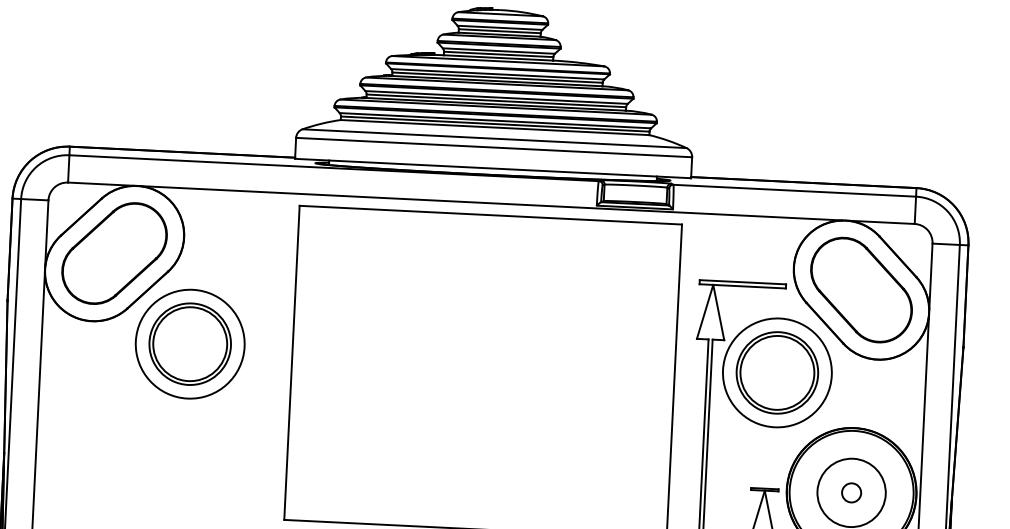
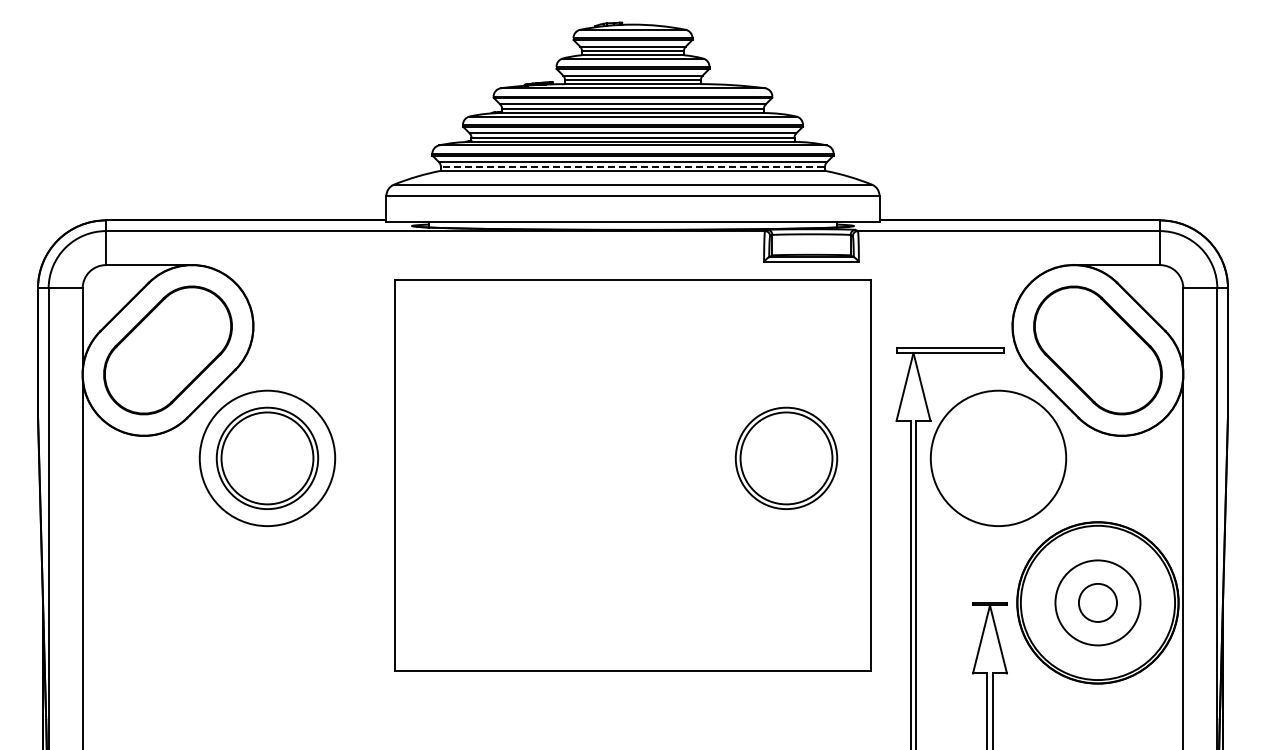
line: (494, 124) -> (632, 166), solid -> dashed
line: (490, 203) -> (632, 265), removed
part: (777, 372) -> (786, 457), moved
circle: (851, 492) -> (1097, 602), size x1.6

